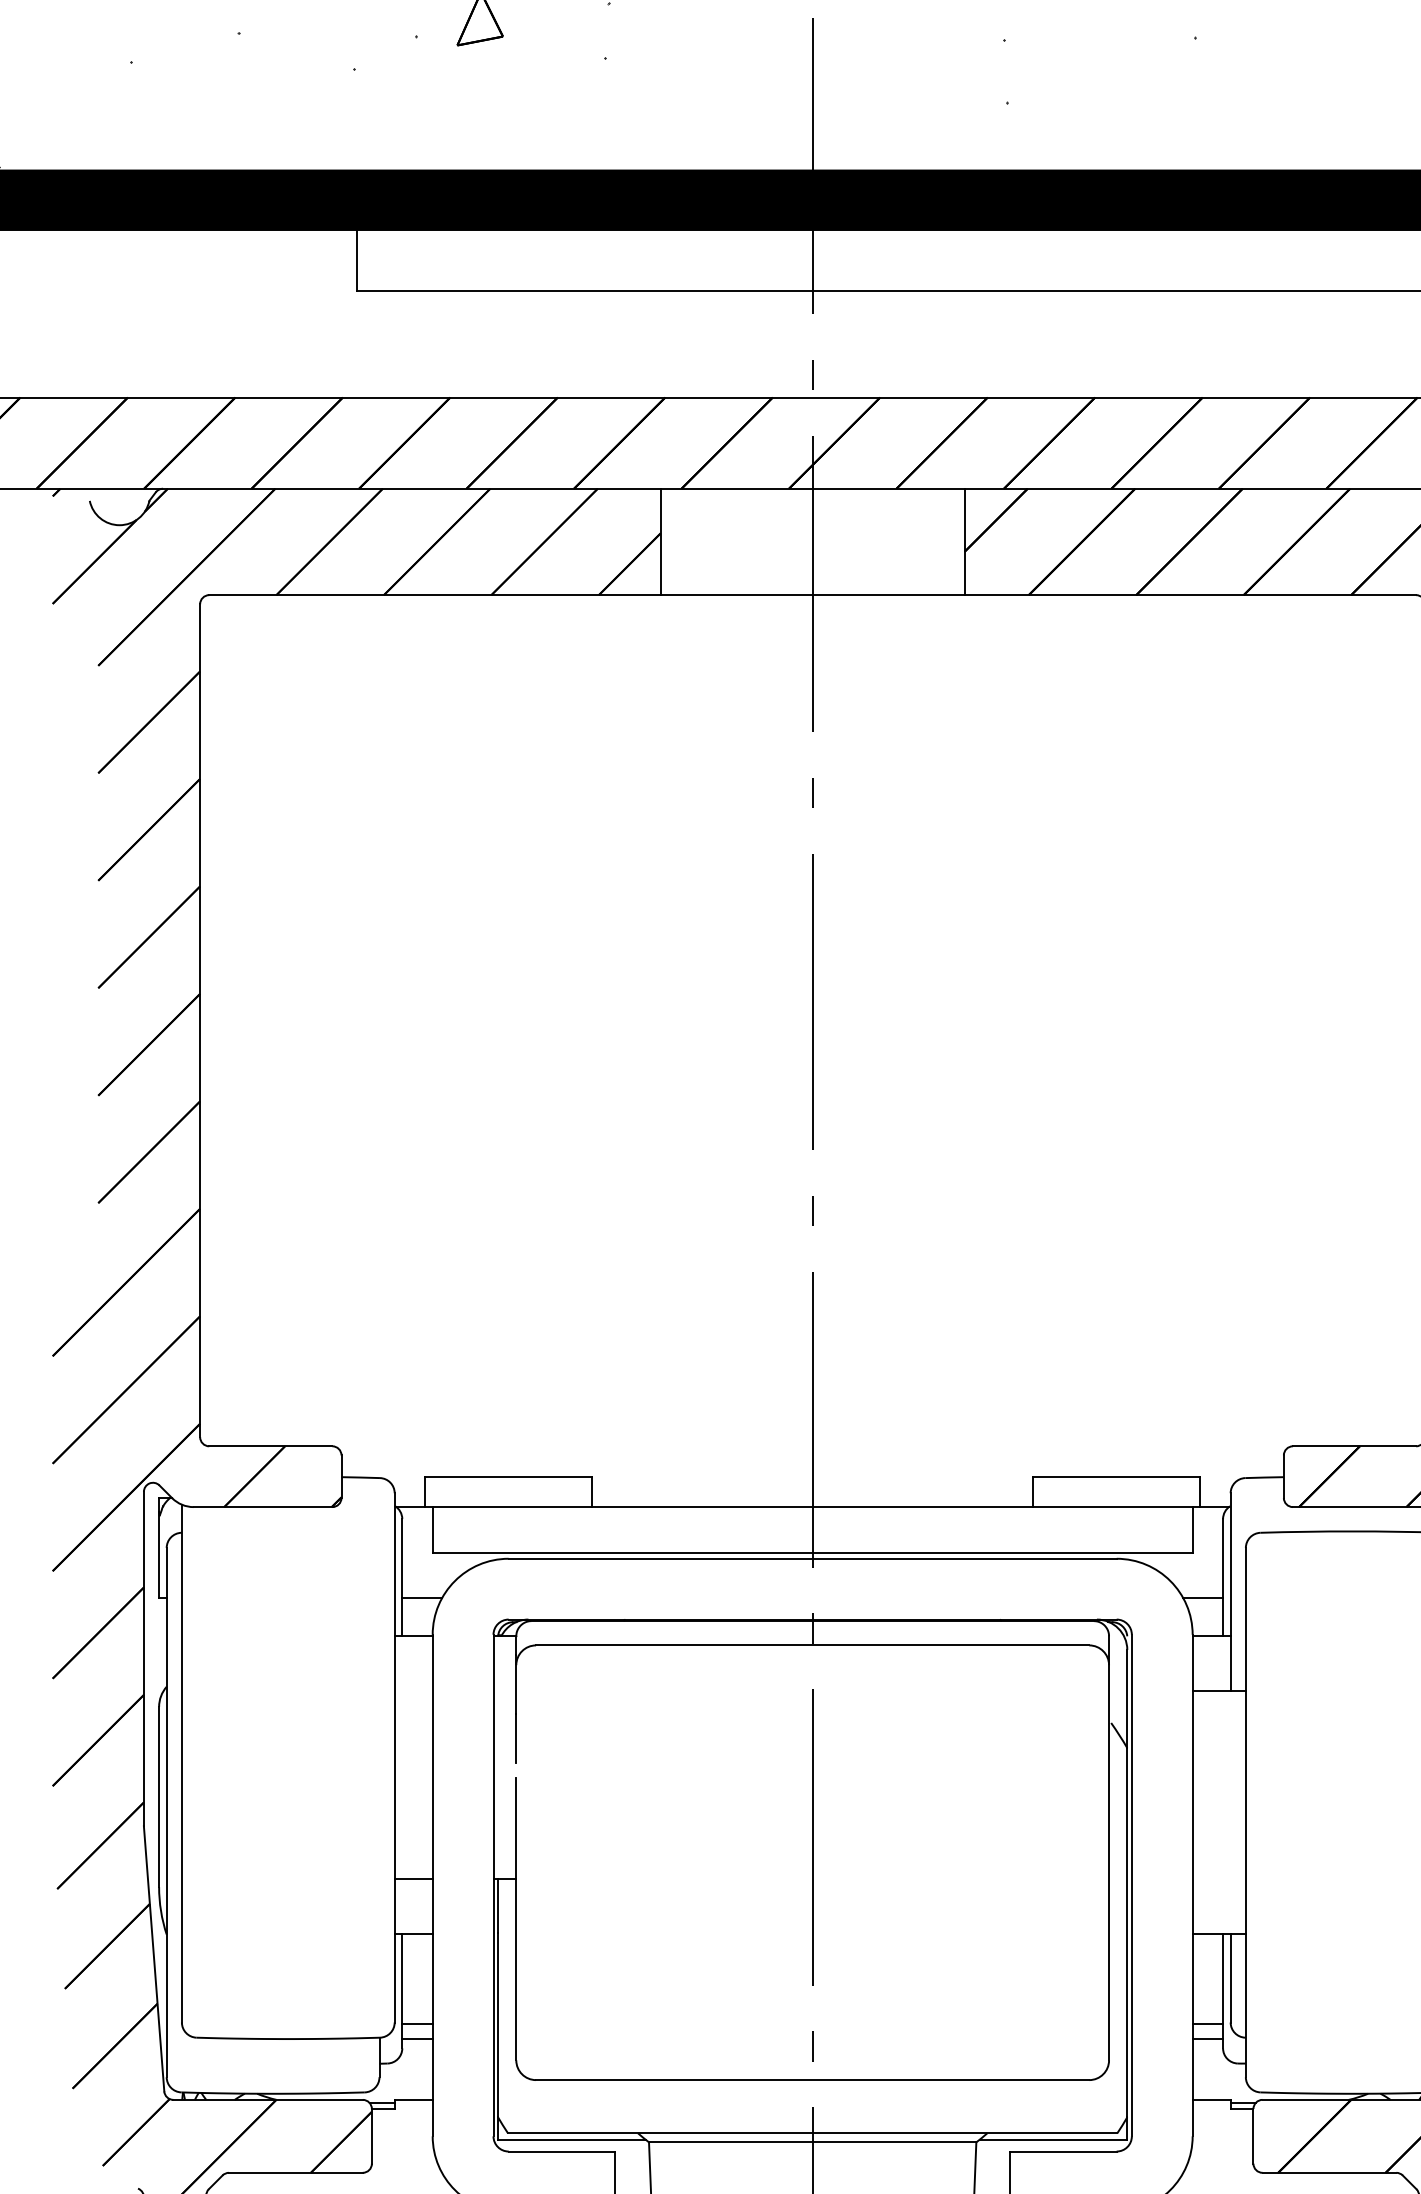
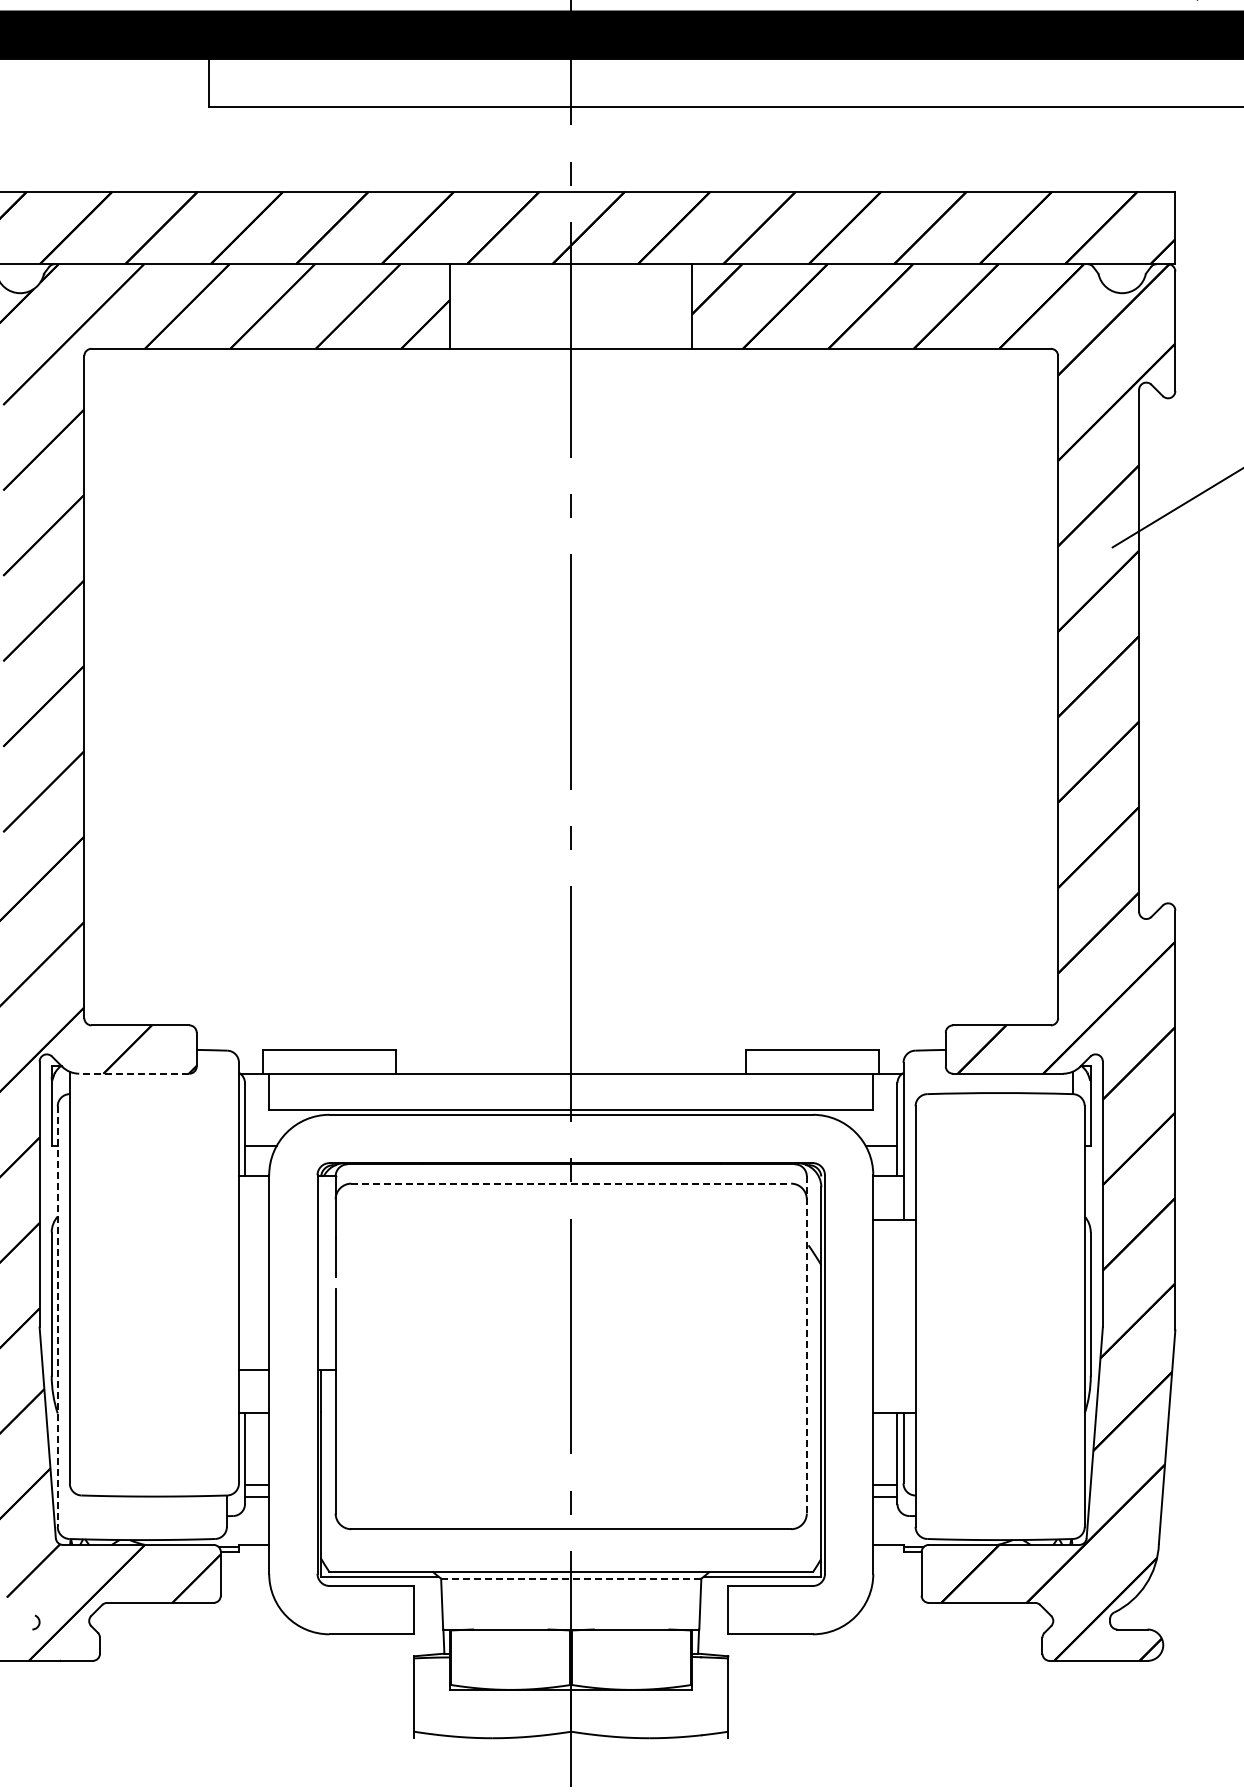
line: (261, 1506) -> (133, 1073), solid -> dashed
line: (813, 1645) -> (571, 1183), solid -> dashed
line: (166, 1813) -> (57, 1317), solid -> dashed
line: (1108, 1847) -> (806, 1344), solid -> dashed
line: (813, 2142) -> (571, 1578), solid -> dashed

